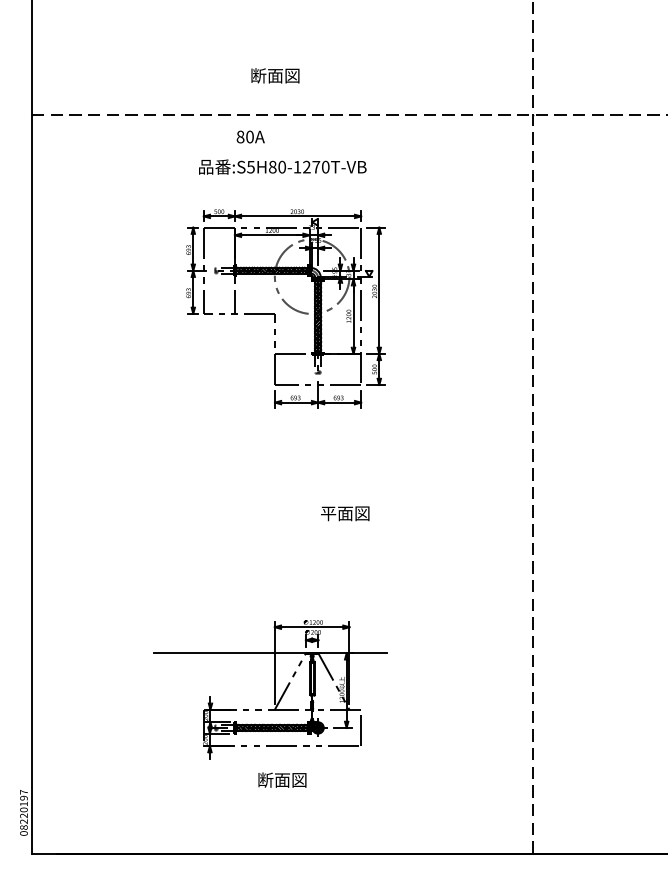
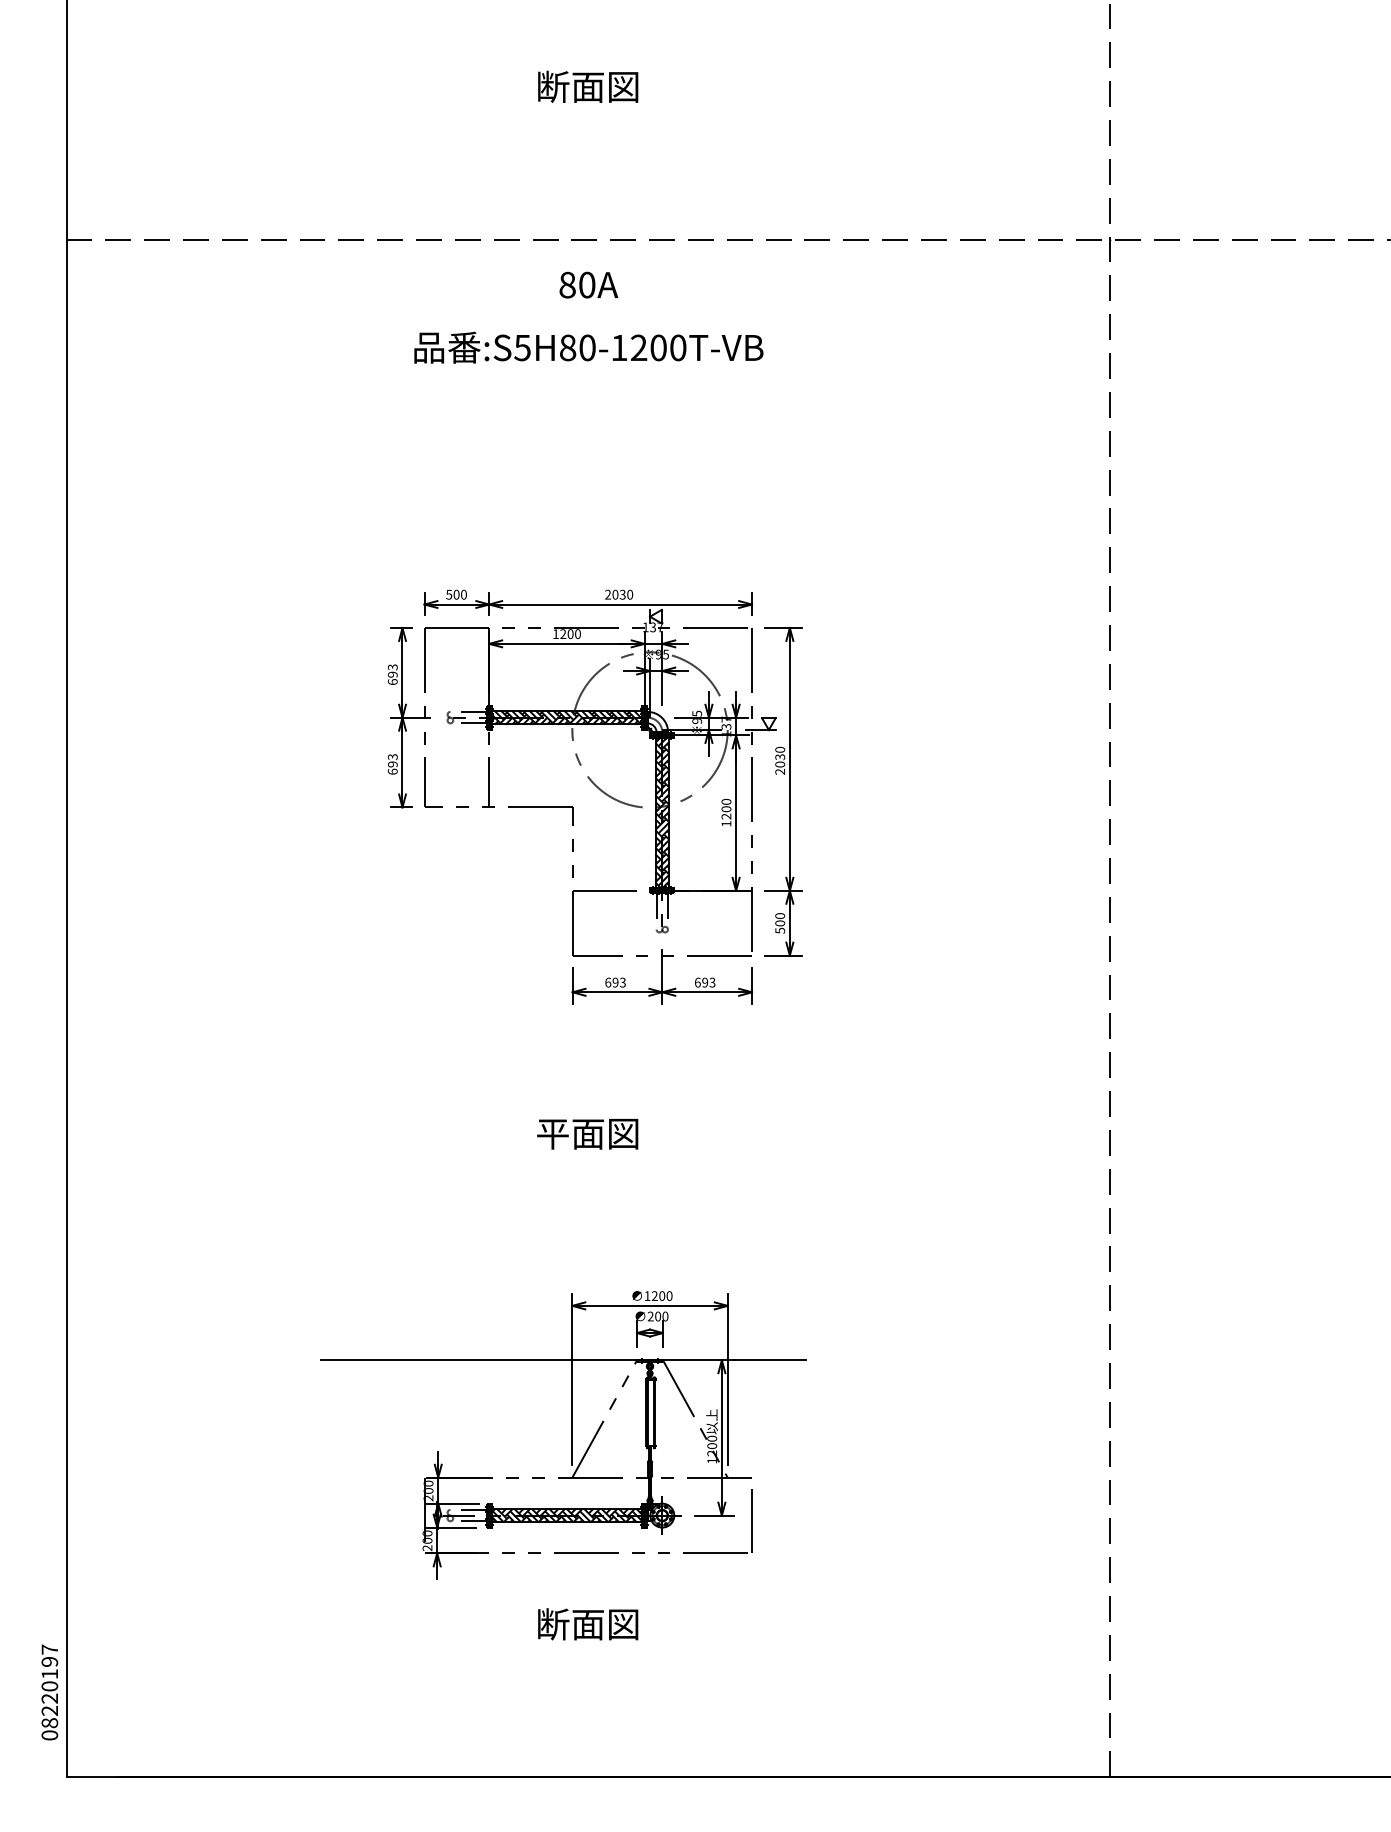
text: (275, 75) -> (588, 86), moved
text: (250, 136) -> (588, 283), moved
text: (316, 166) -> (659, 346), :S5H80-1270T-VB -> :S5H80-1200T-VB
part: (285, 308) -> (594, 796), moved
text: (345, 513) -> (588, 1133), moved

